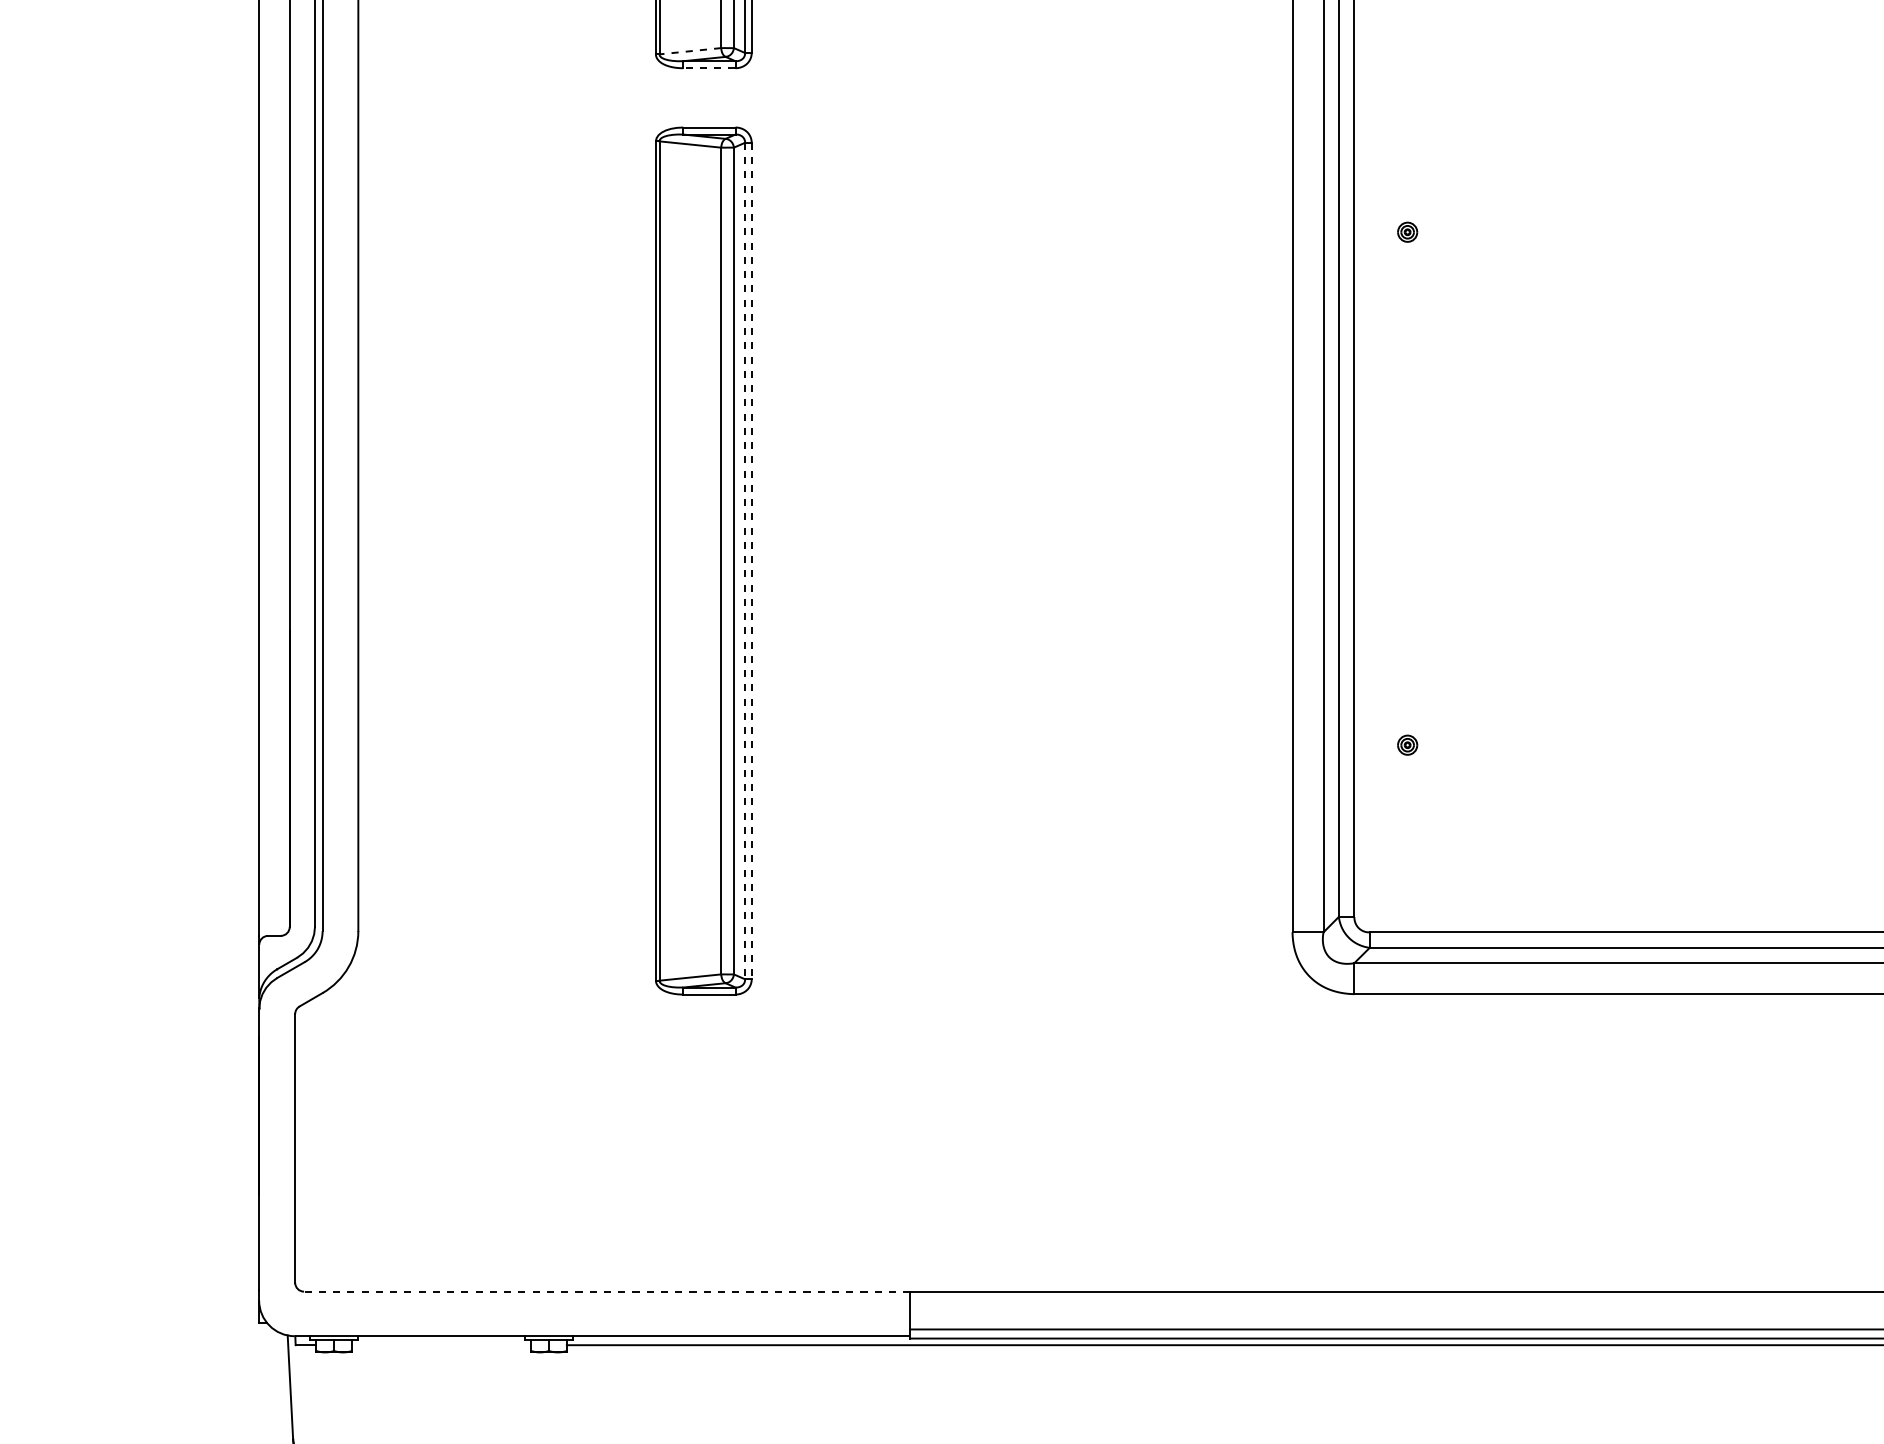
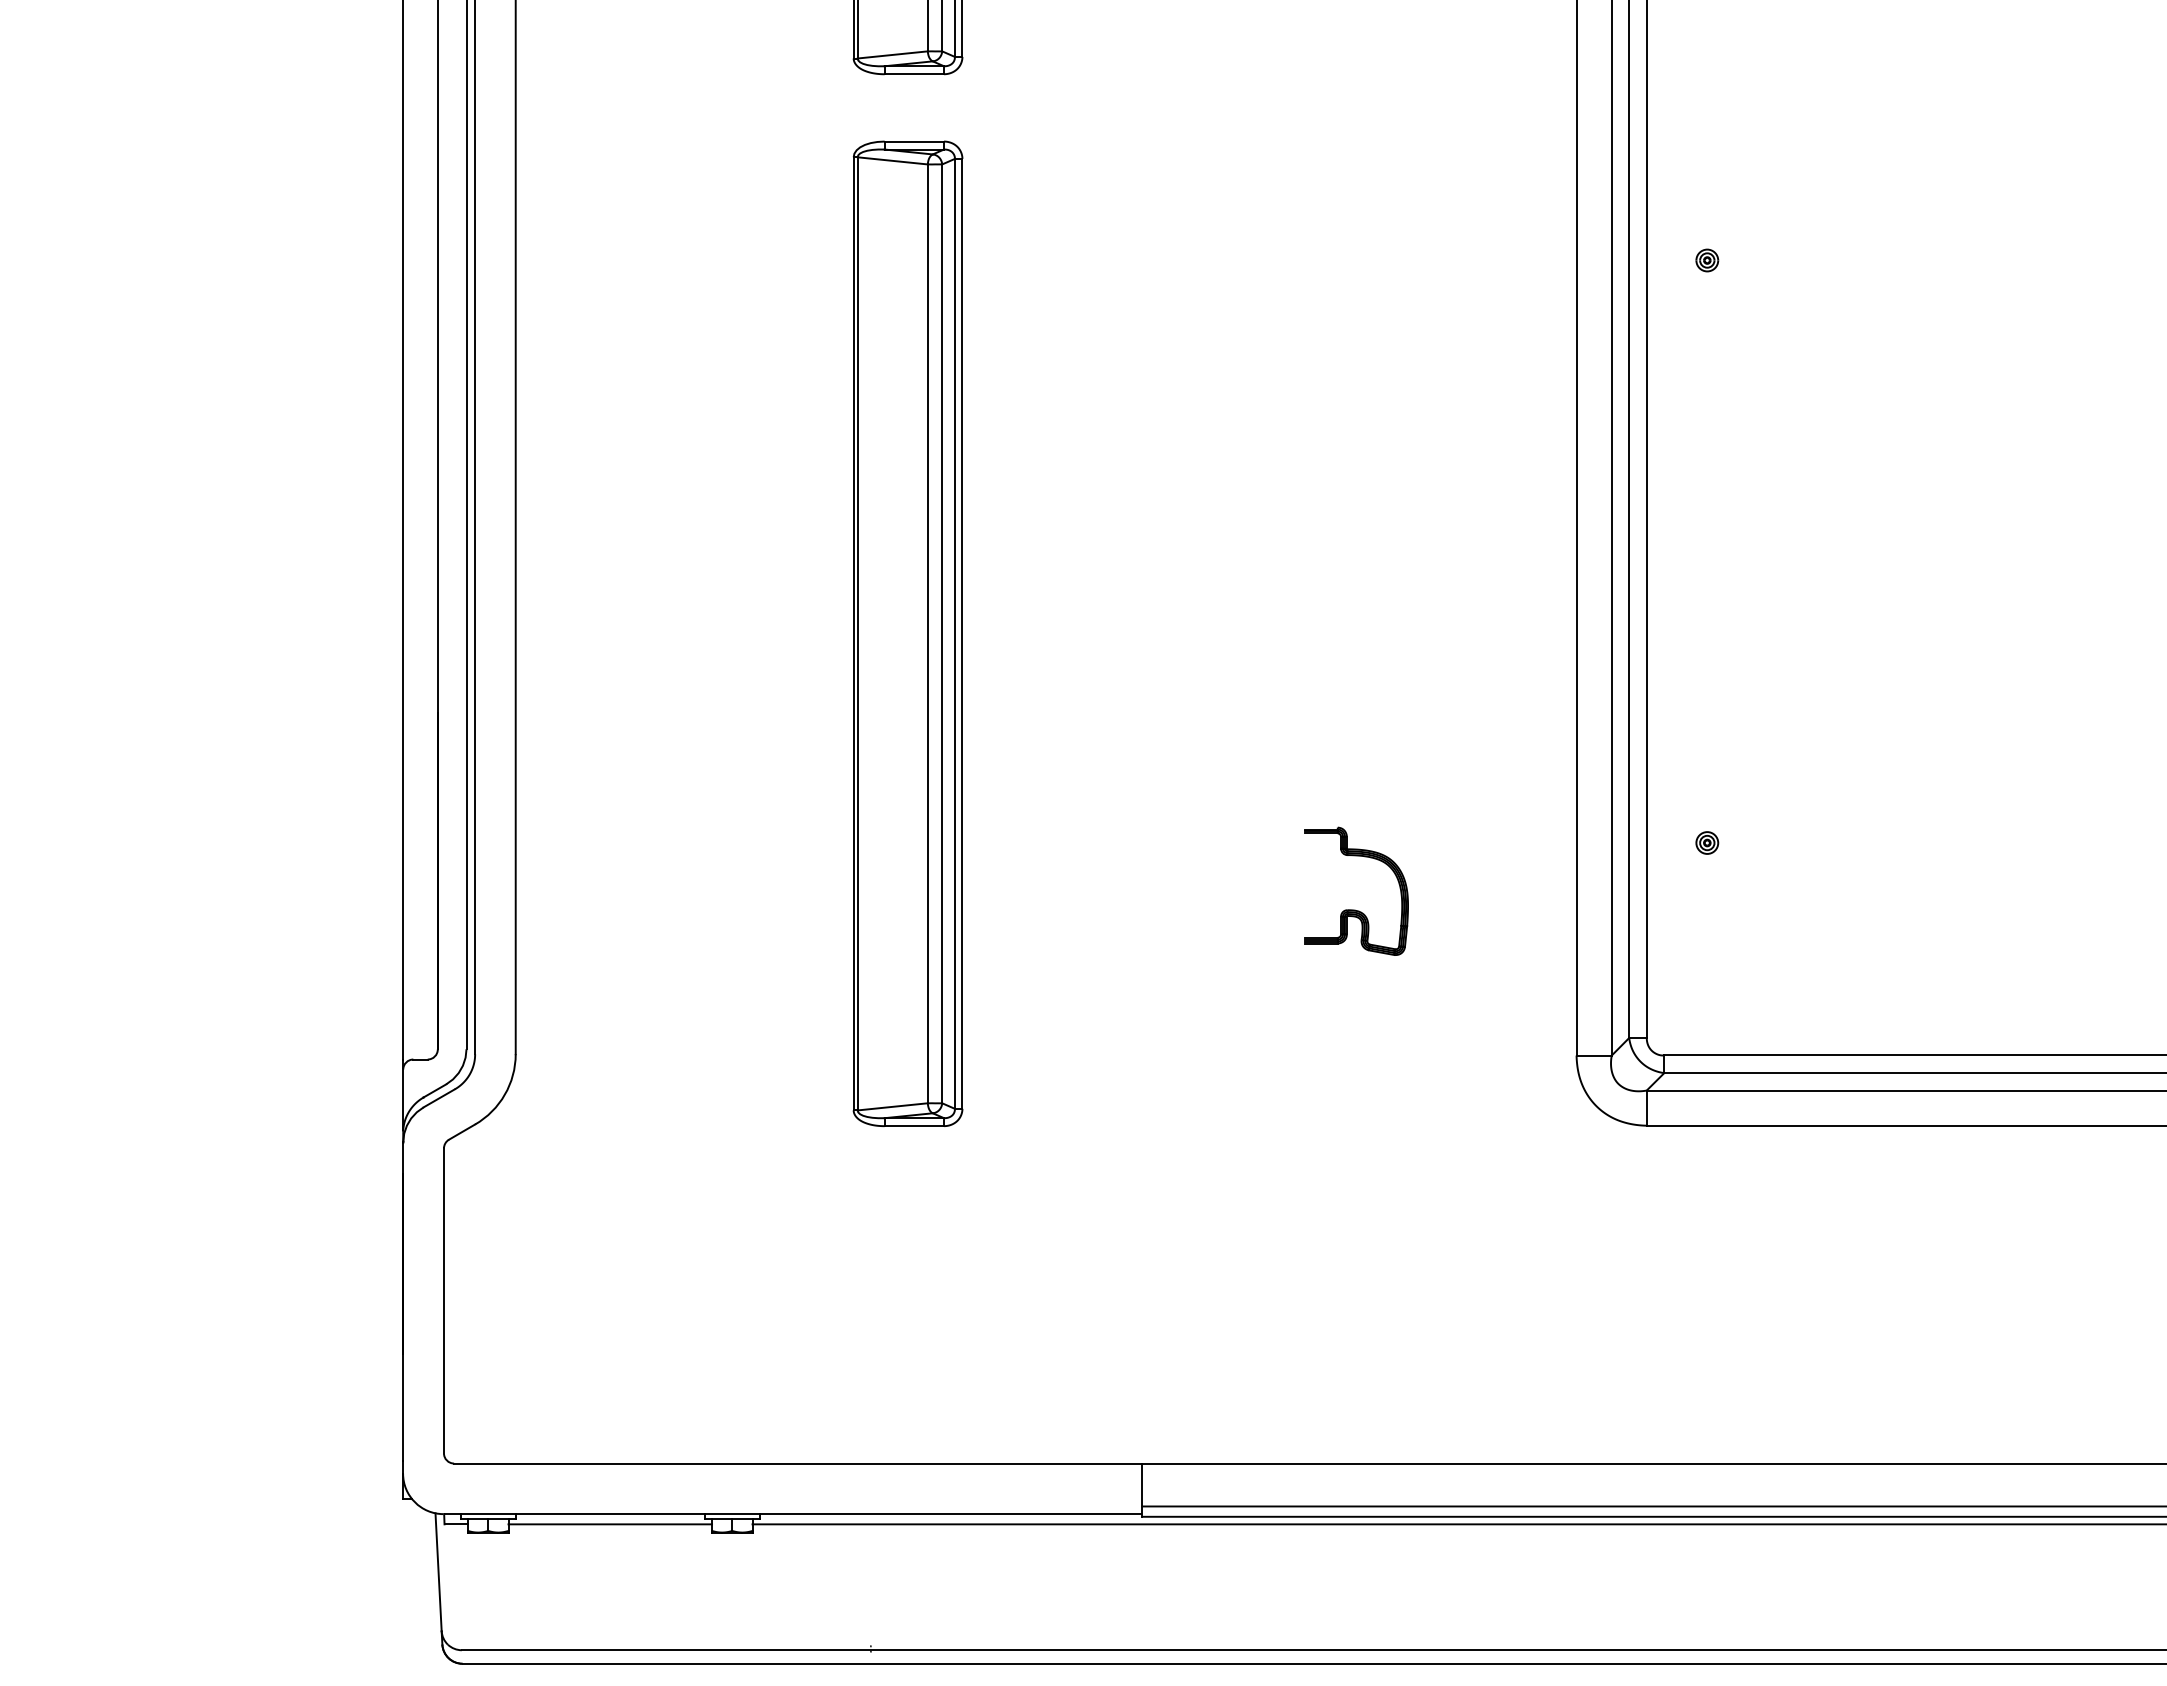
line: (690, 50) -> (892, 54), dashed -> solid
line: (709, 68) -> (914, 74), dashed -> solid
line: (744, 560) -> (954, 633), dashed -> solid
line: (751, 560) -> (962, 633), dashed -> solid
part: (1097, 803) -> (1355, 909), added
line: (606, 1291) -> (797, 1463), dashed -> solid
line: (441, 1345) -> (610, 1524), added

